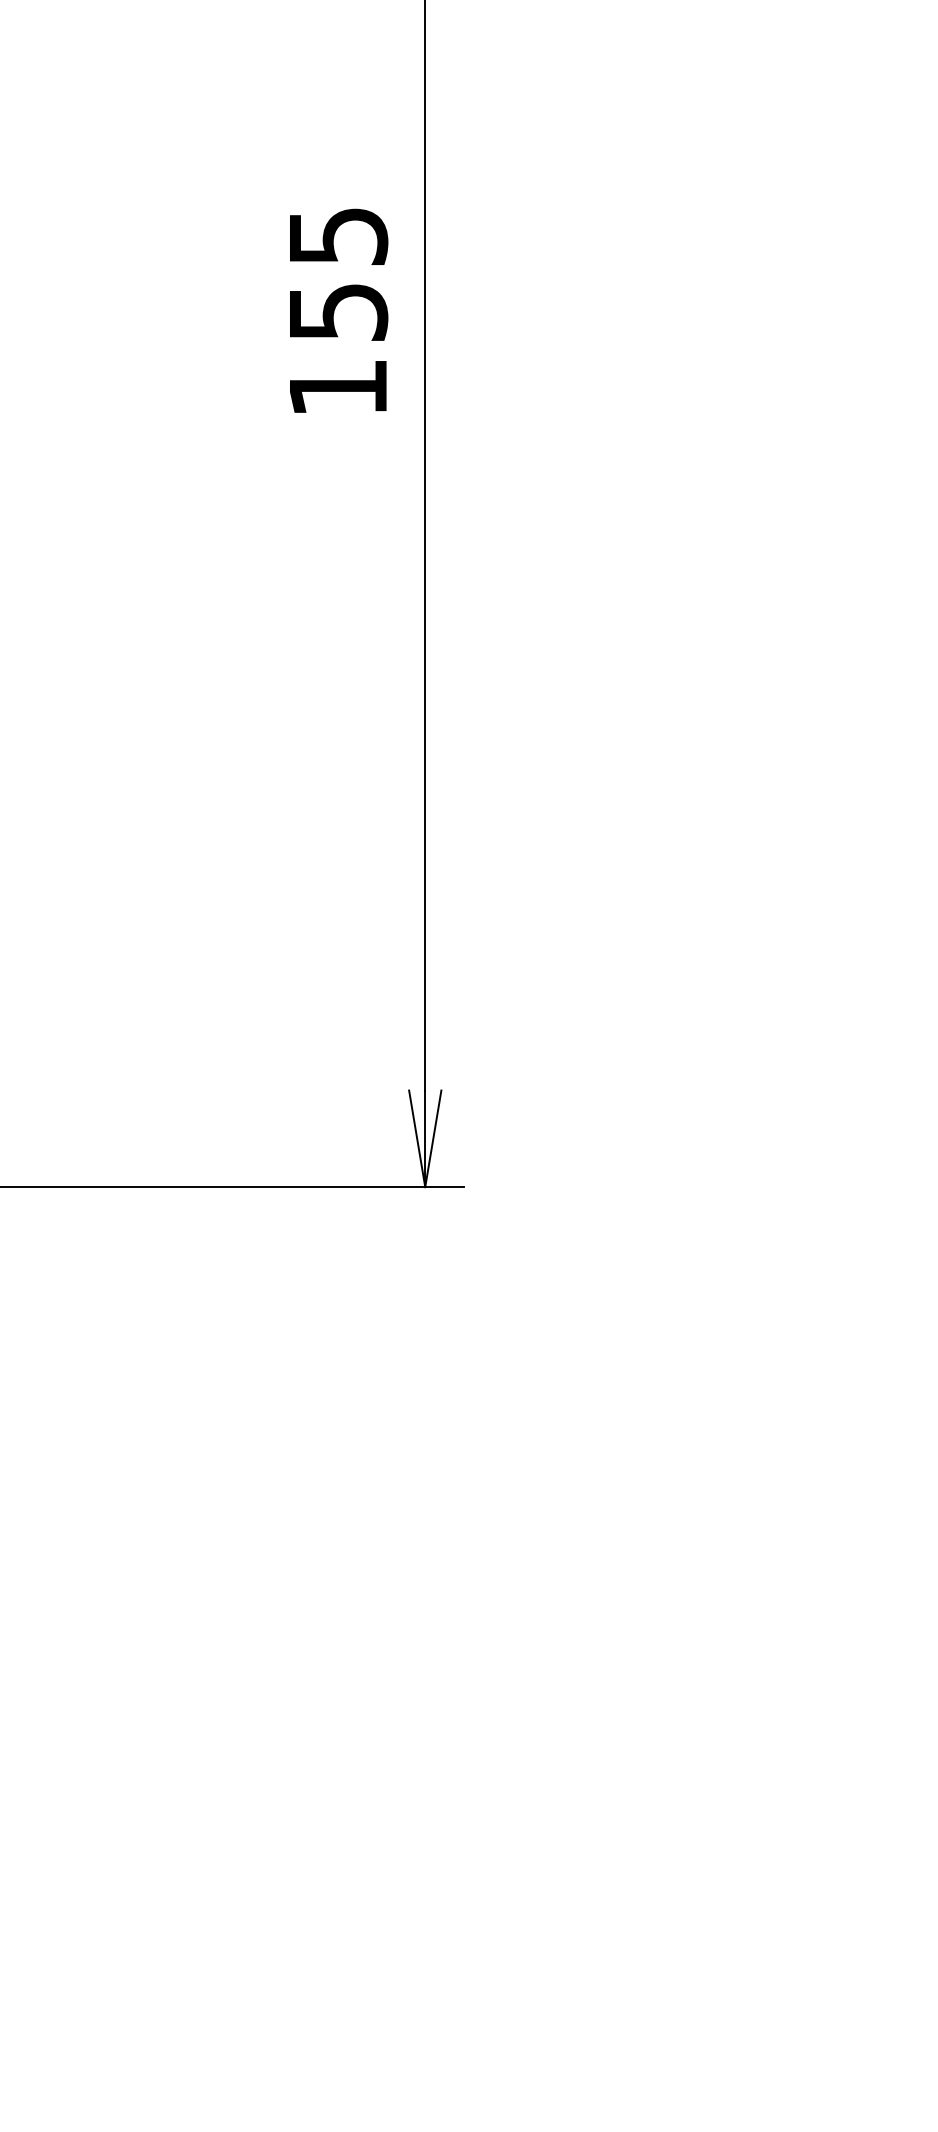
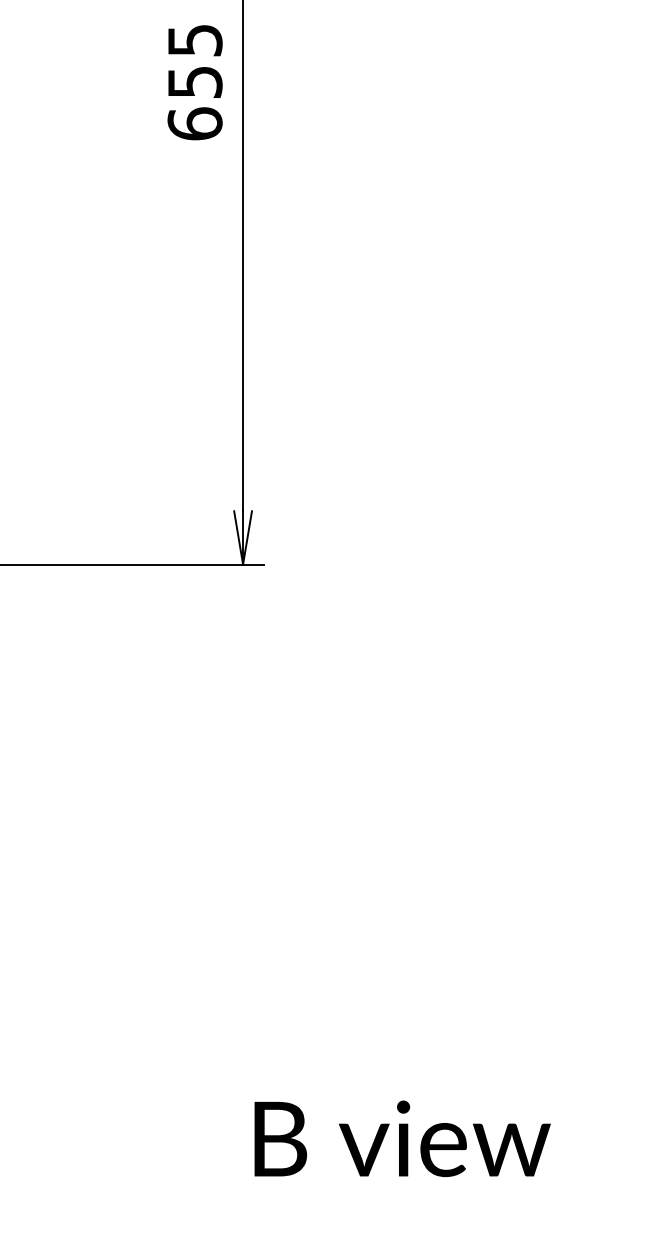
text: (337, 387) -> (194, 123), 155 -> 655

